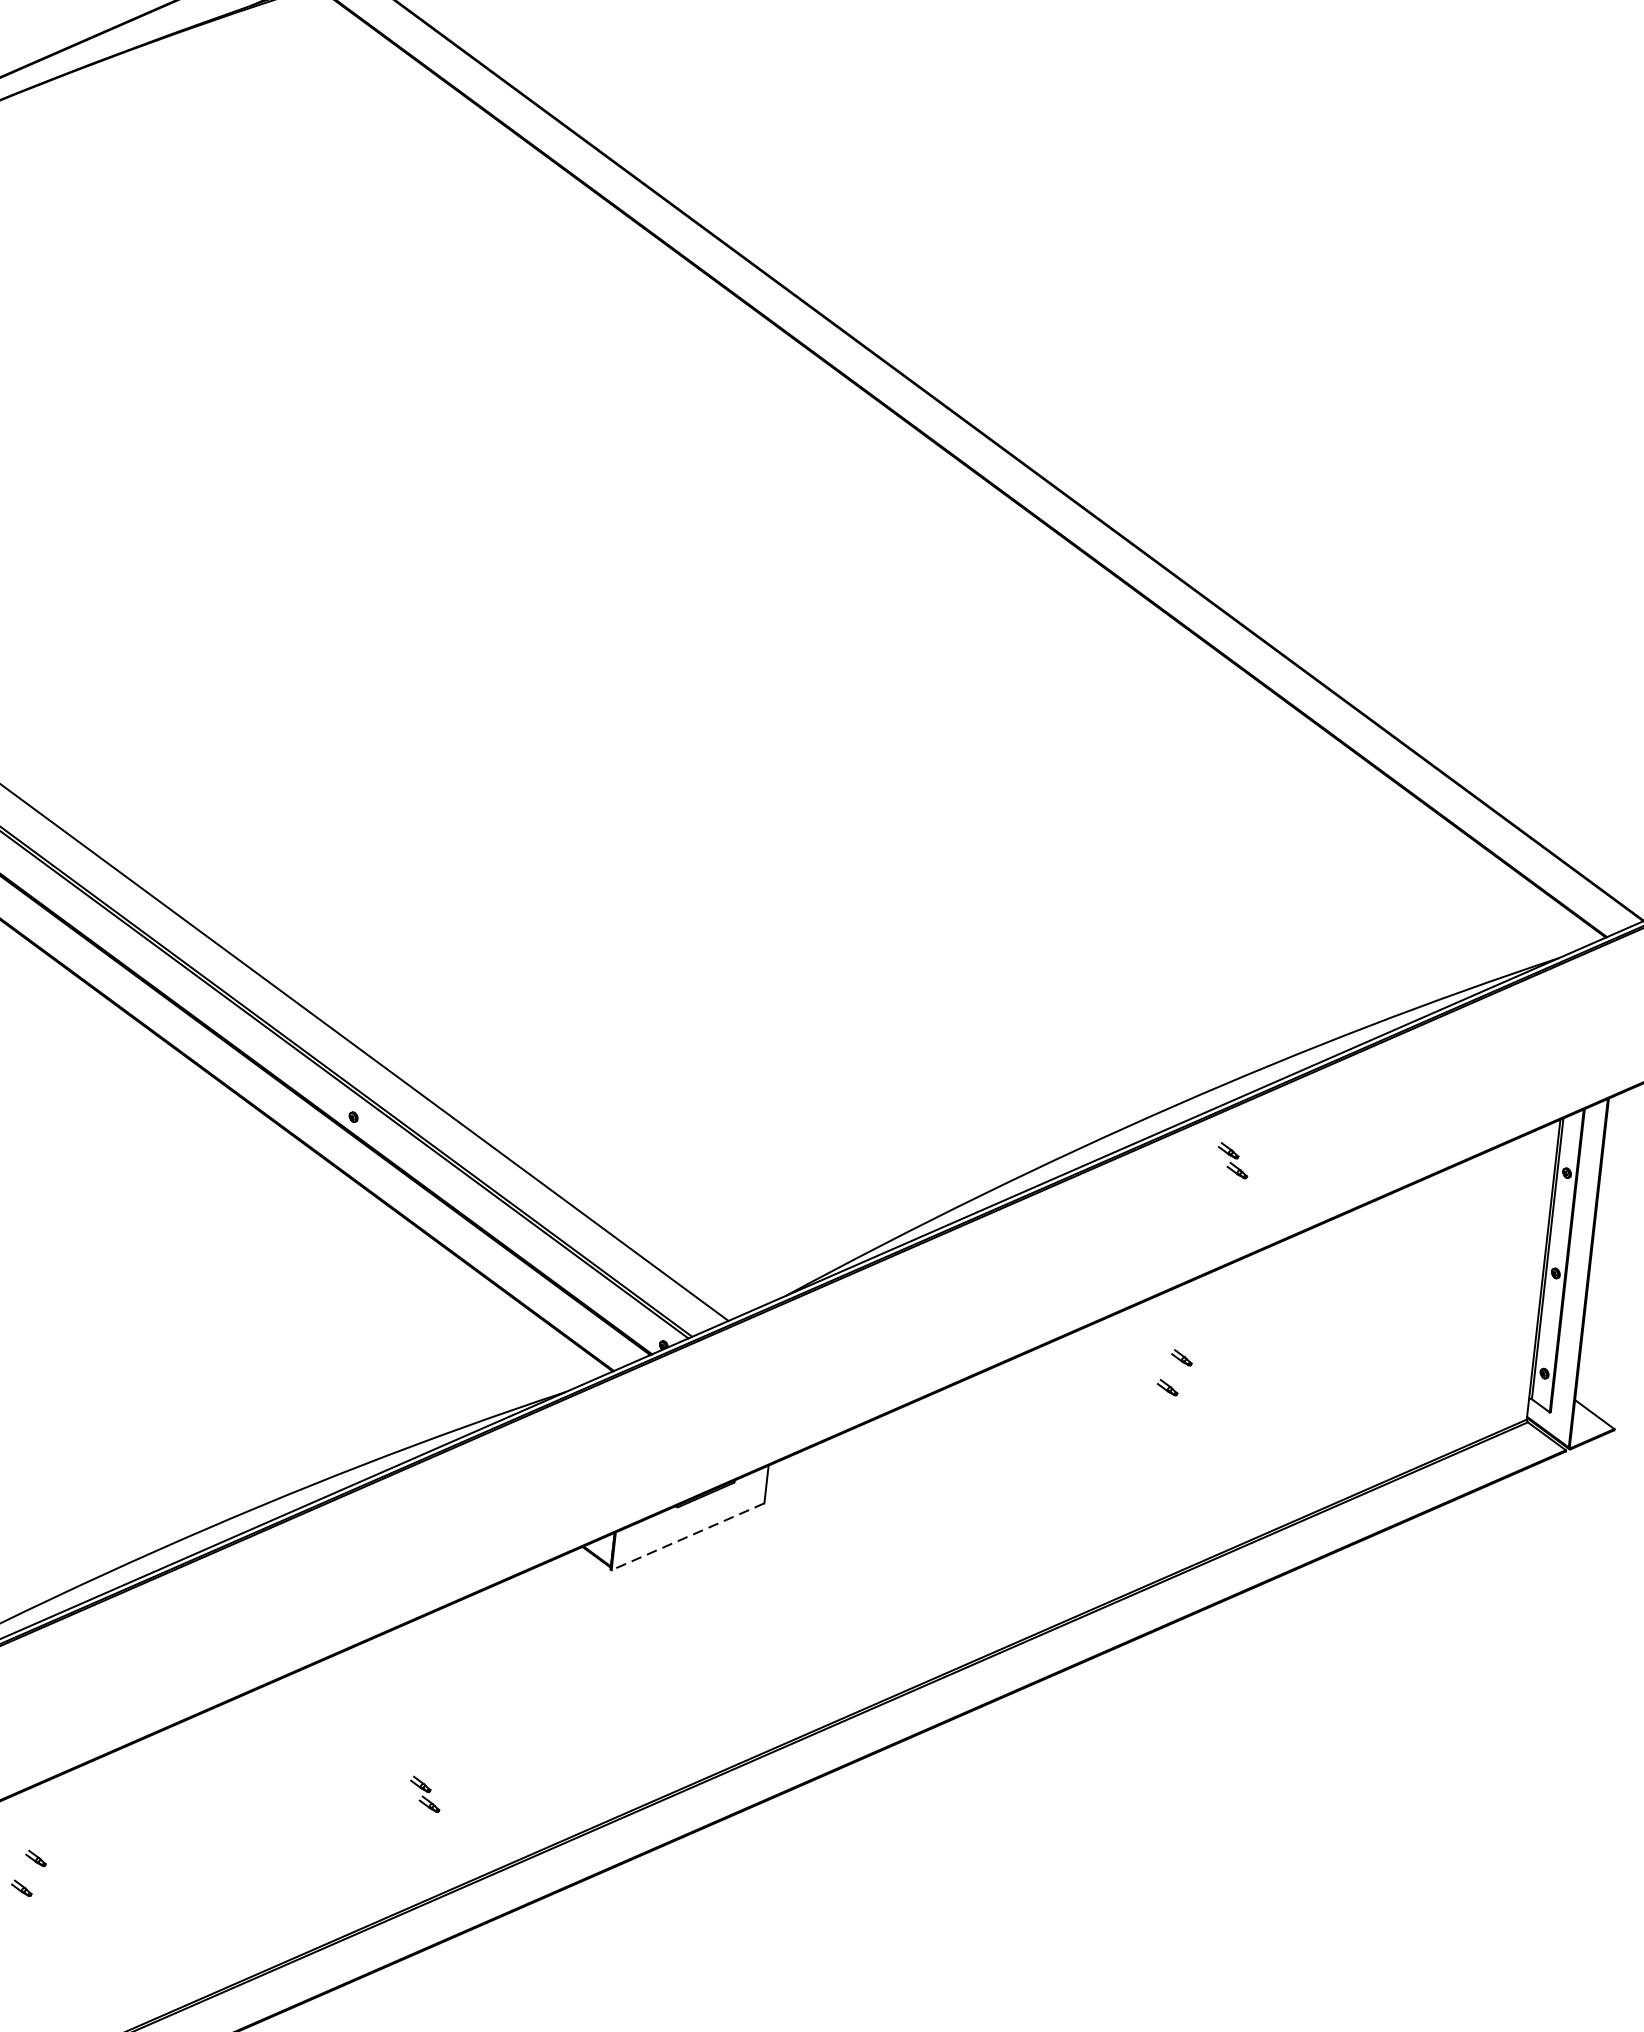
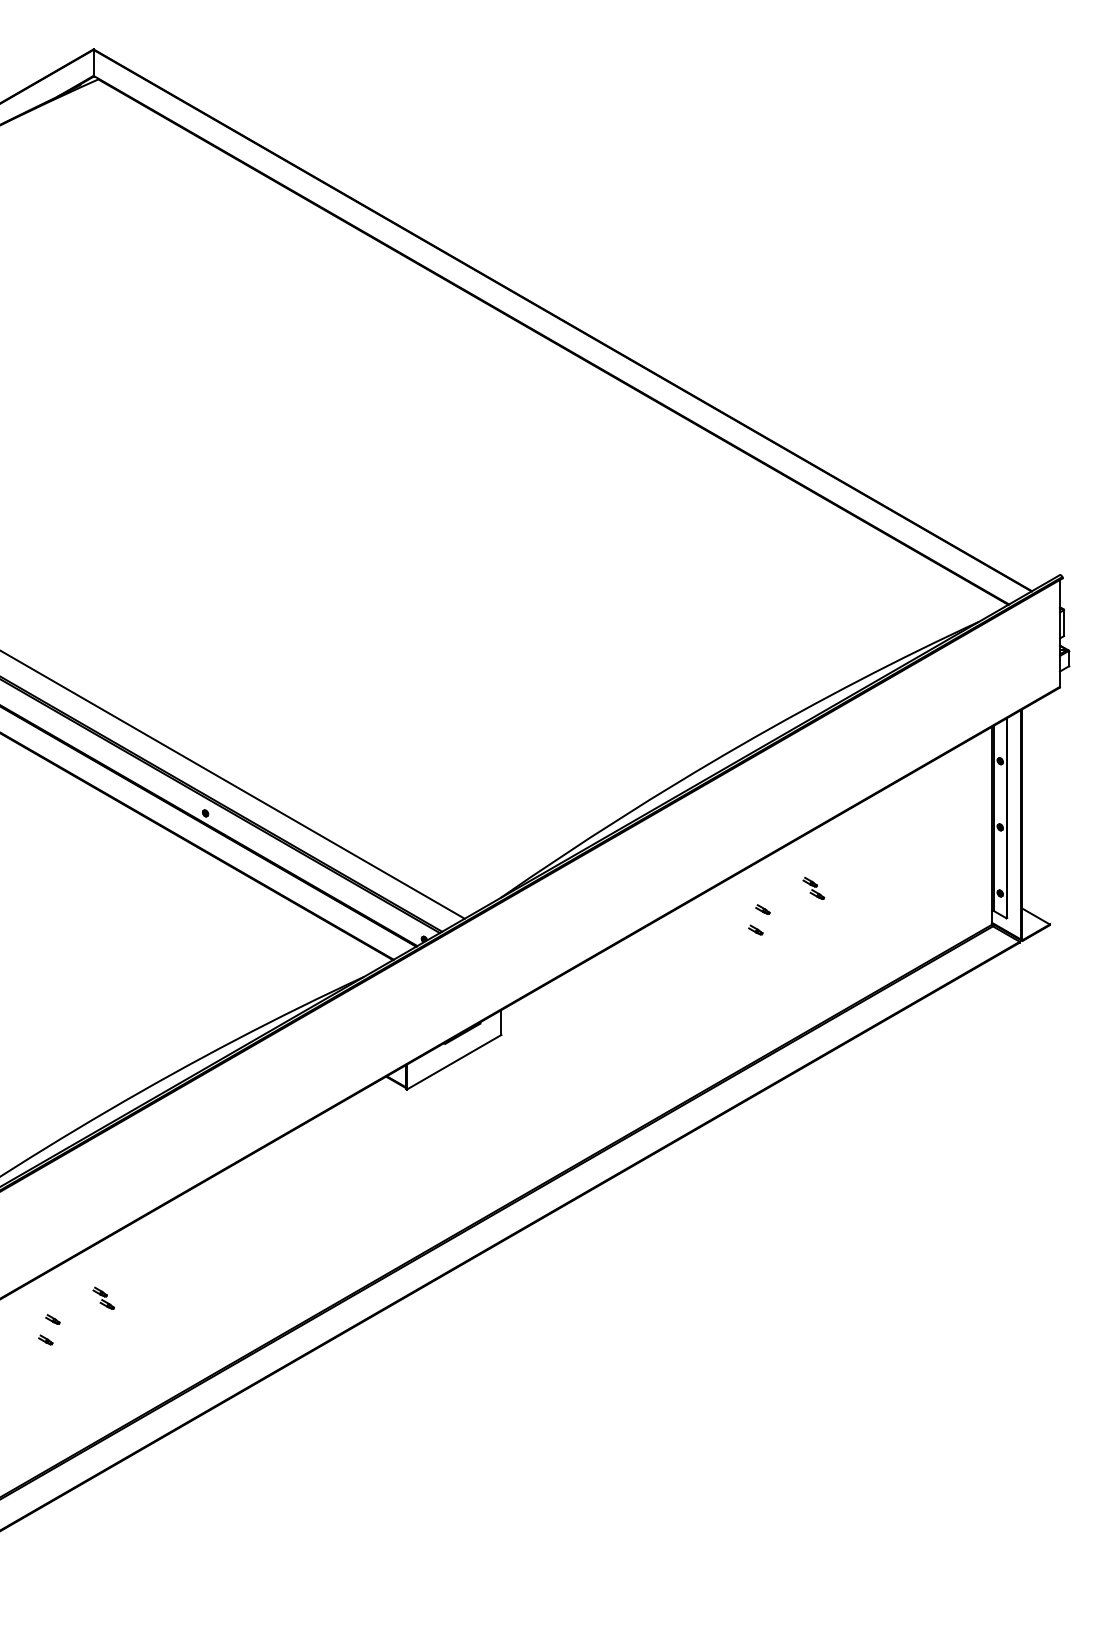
part: (1232, 1159) -> (813, 887), moved
line: (688, 1537) -> (454, 1062), dashed -> solid
part: (425, 1793) -> (103, 1297), moved

